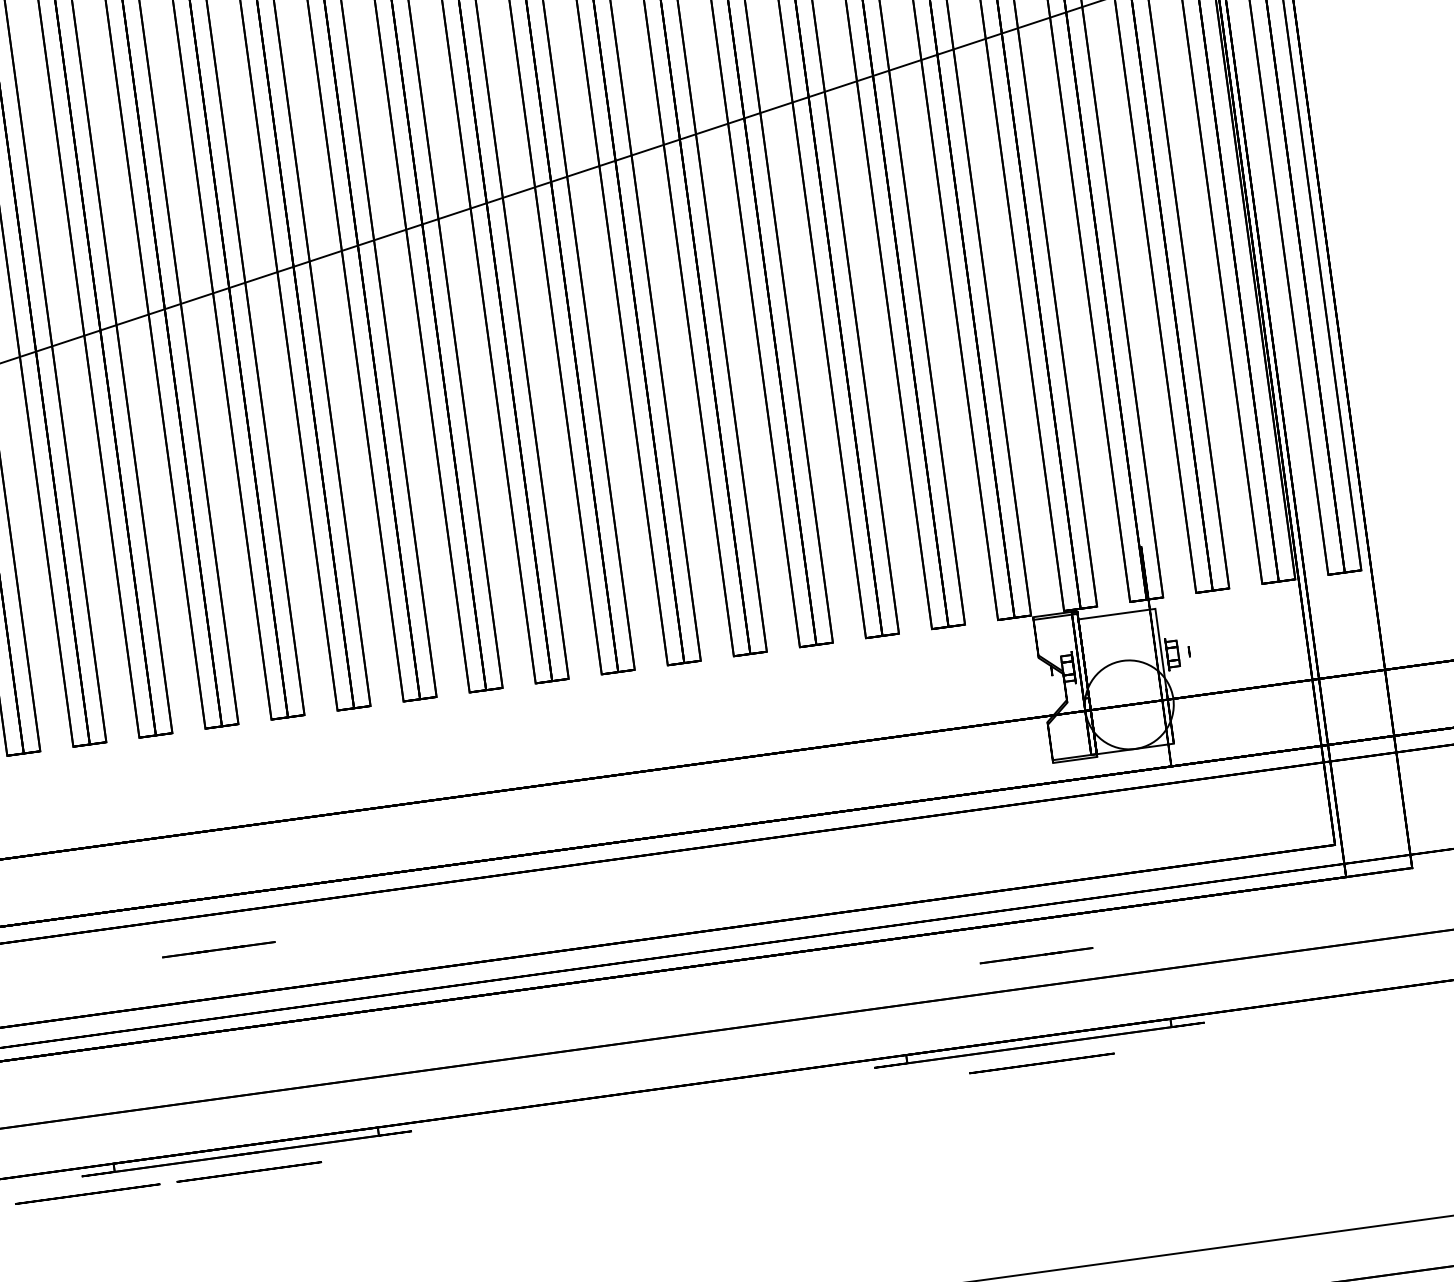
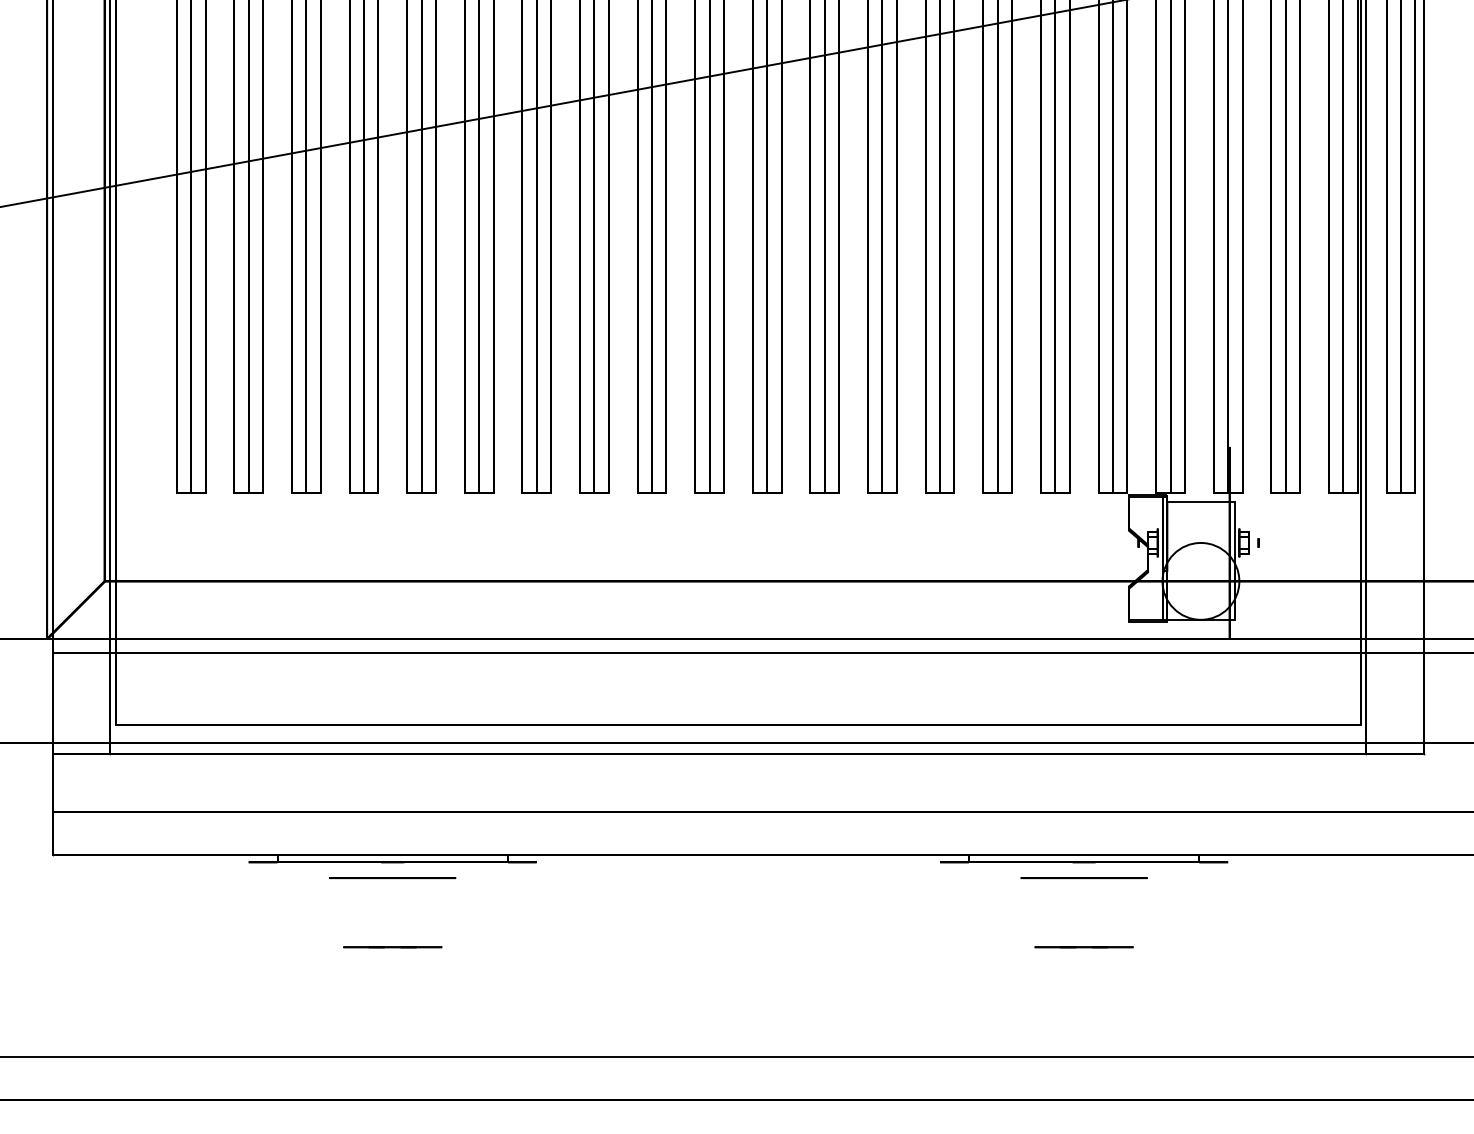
line: (218, 950) -> (392, 947), moved
line: (1035, 956) -> (1083, 947), moved
circle: (87, 1193) -> (251, 877), removed

